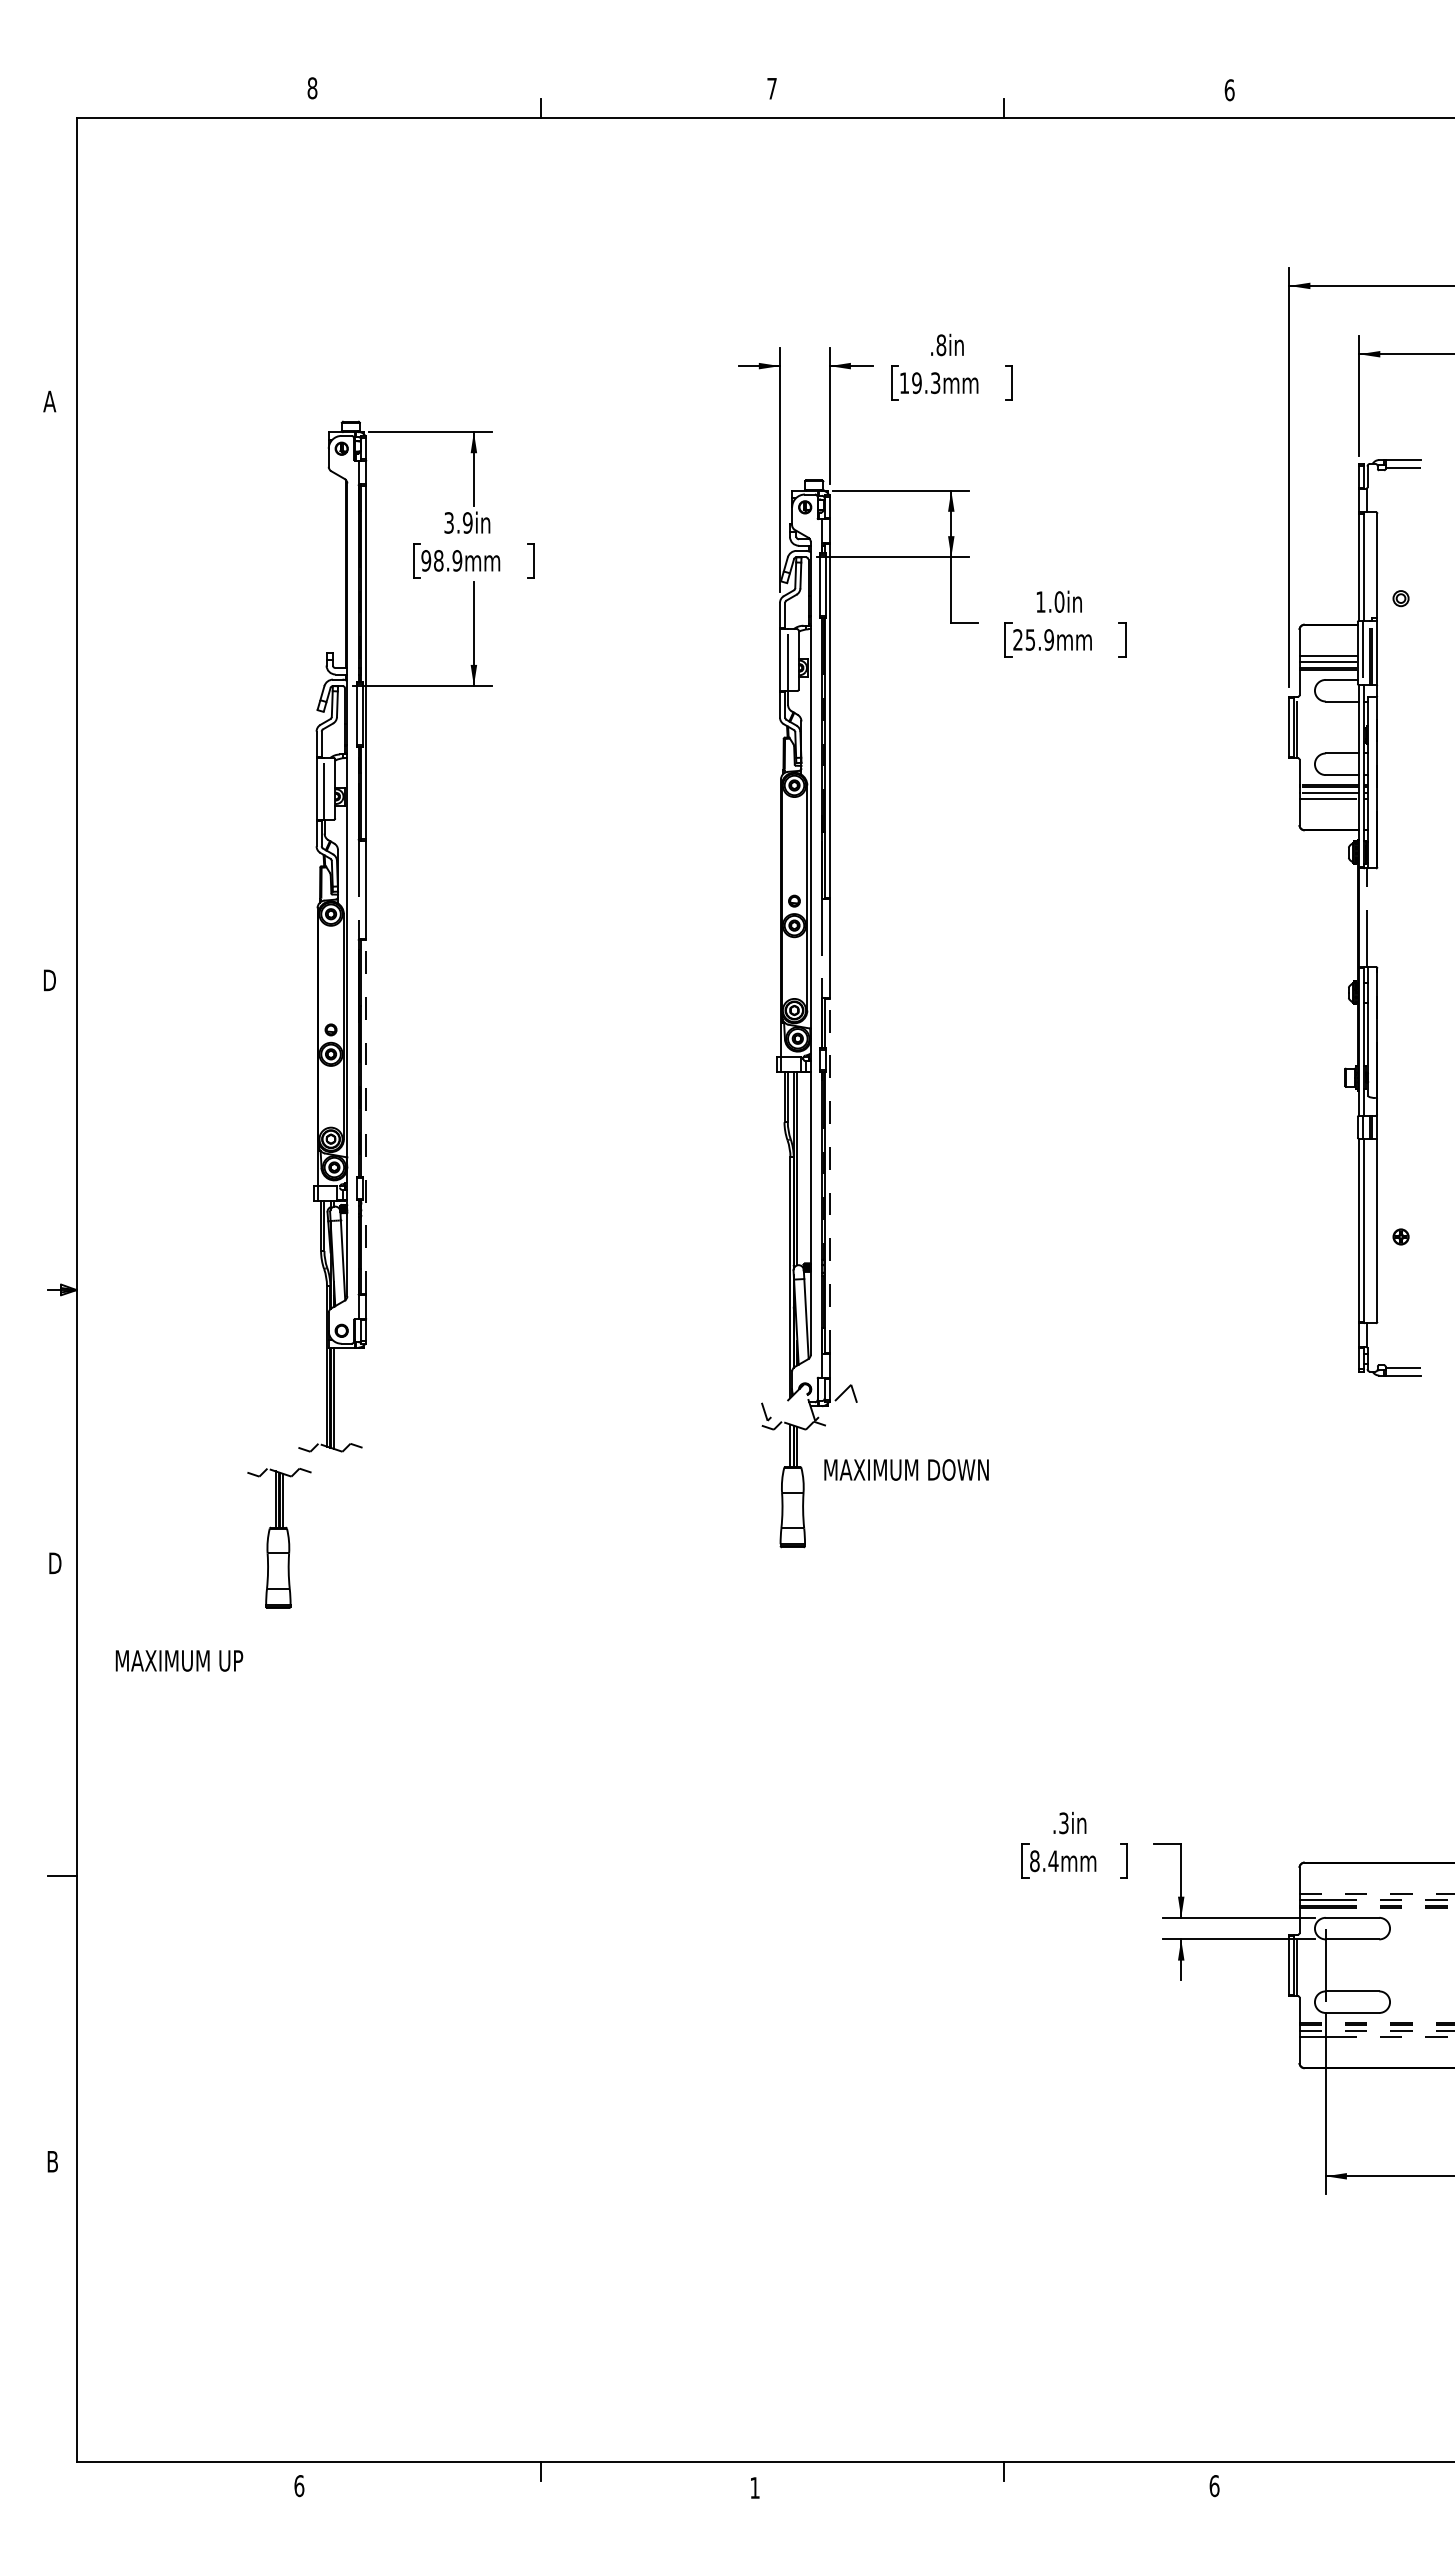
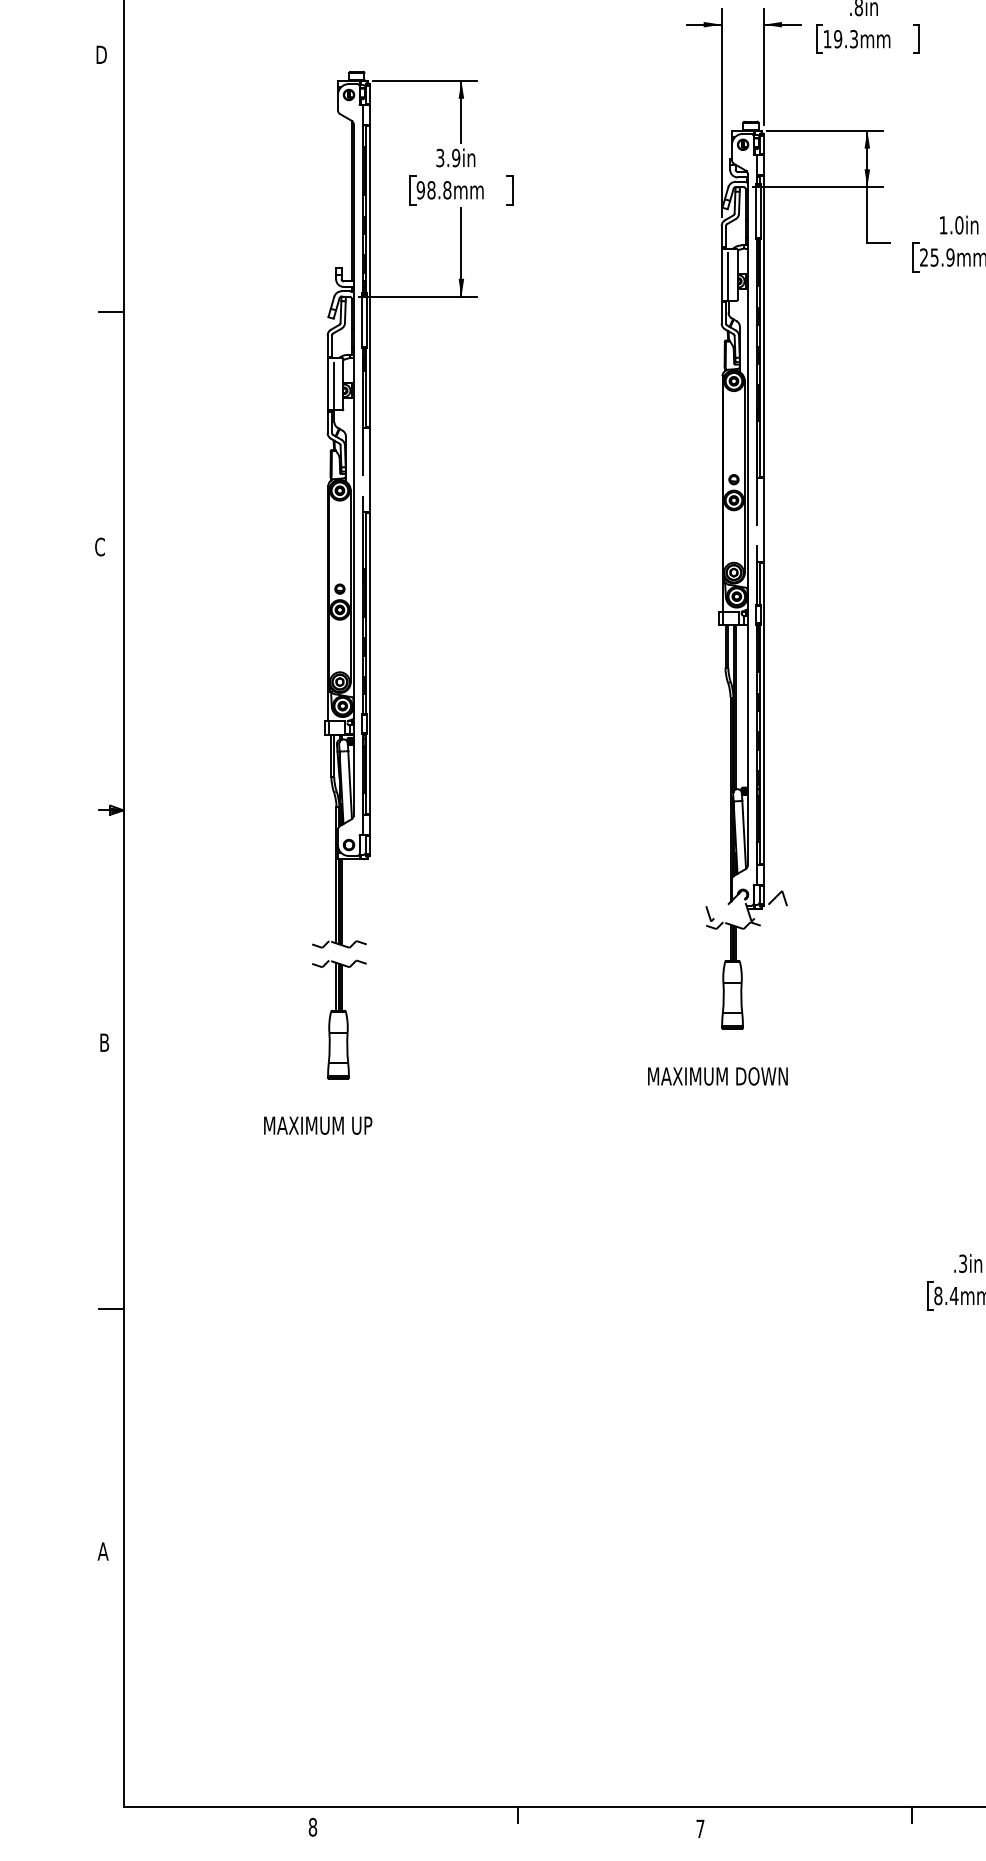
text: (49, 401) -> (100, 54), A -> D
text: (457, 560) -> (447, 189), 98.9mm -> 98.8mm
line: (61, 704) -> (110, 312), added
text: (49, 980) -> (100, 547), D -> C
line: (366, 1117) -> (370, 663), dashed -> solid
line: (829, 1175) -> (763, 712), dashed -> solid
text: (906, 1469) -> (717, 1076), moved
part: (279, 1538) -> (339, 1019), moved
text: (56, 1563) -> (106, 1042), D -> B
text: (179, 1660) -> (318, 1125), moved
text: (52, 2161) -> (103, 1551), B -> A
text: (299, 2485) -> (313, 1826), 6 -> 8
text: (754, 2487) -> (699, 1828), 1 -> 7

